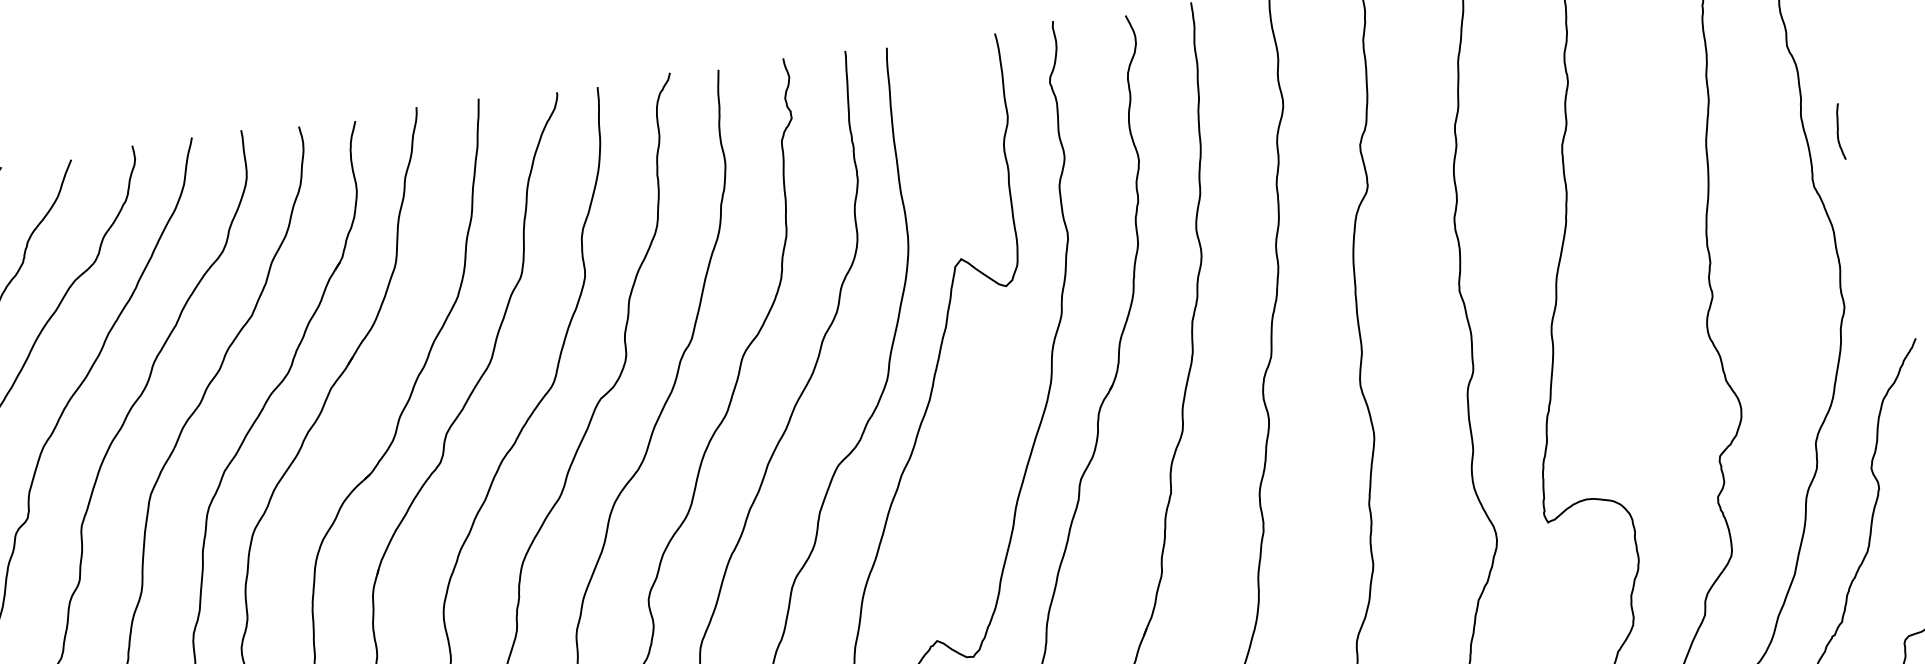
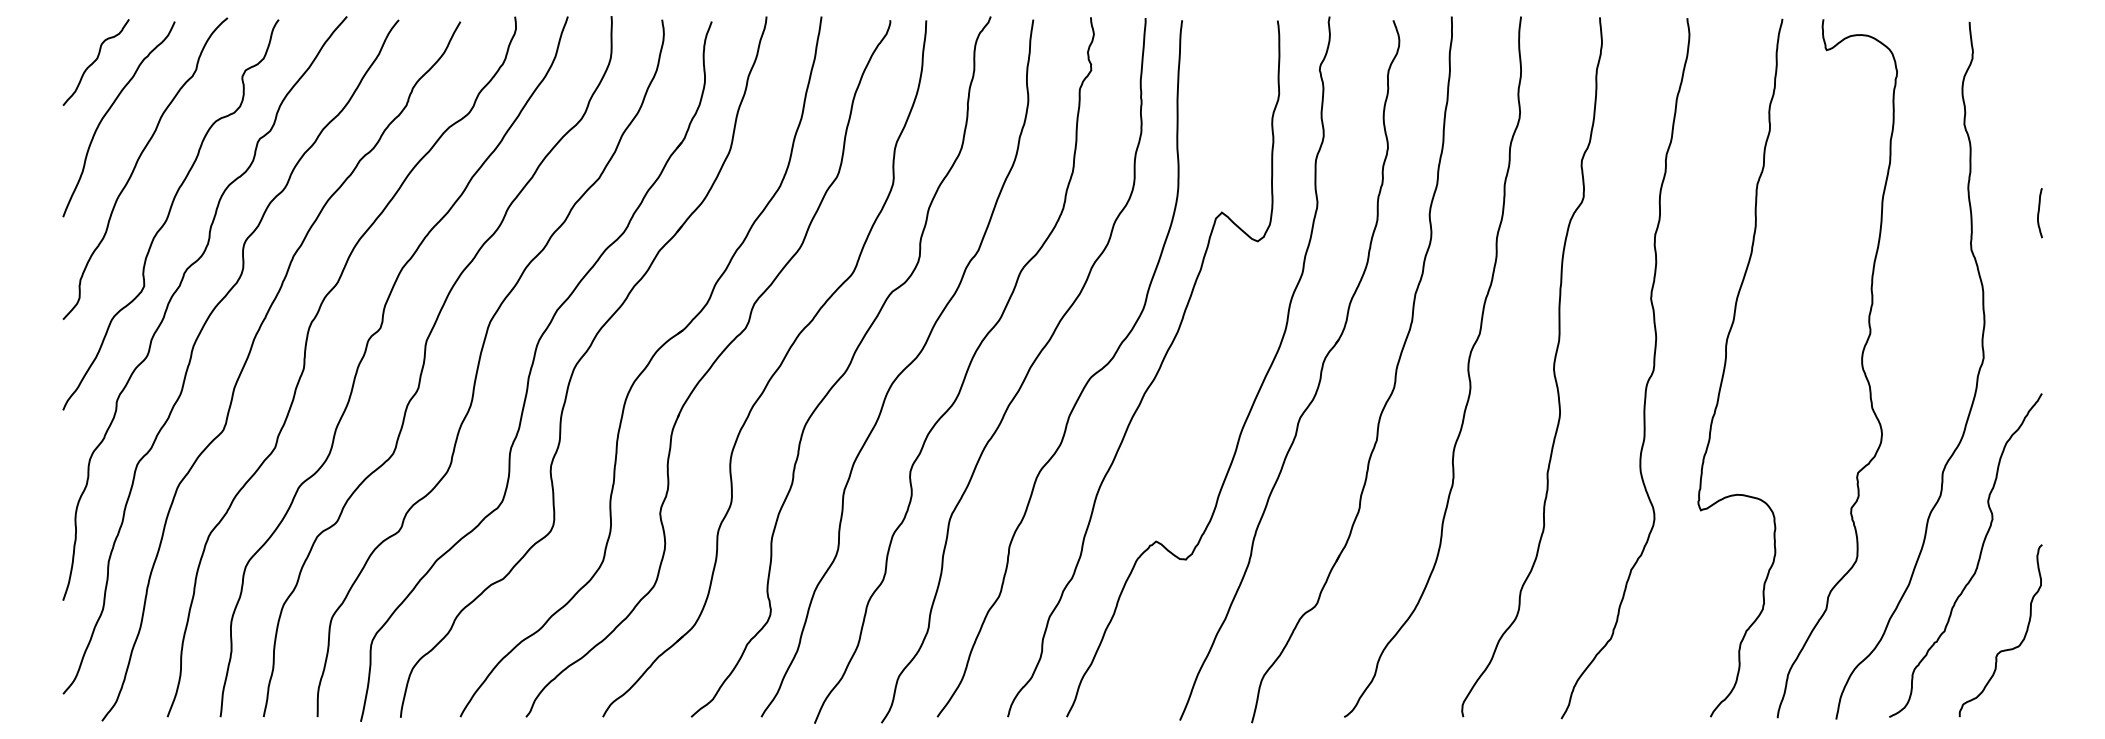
curve: (1839, 132) -> (2039, 213), moved

